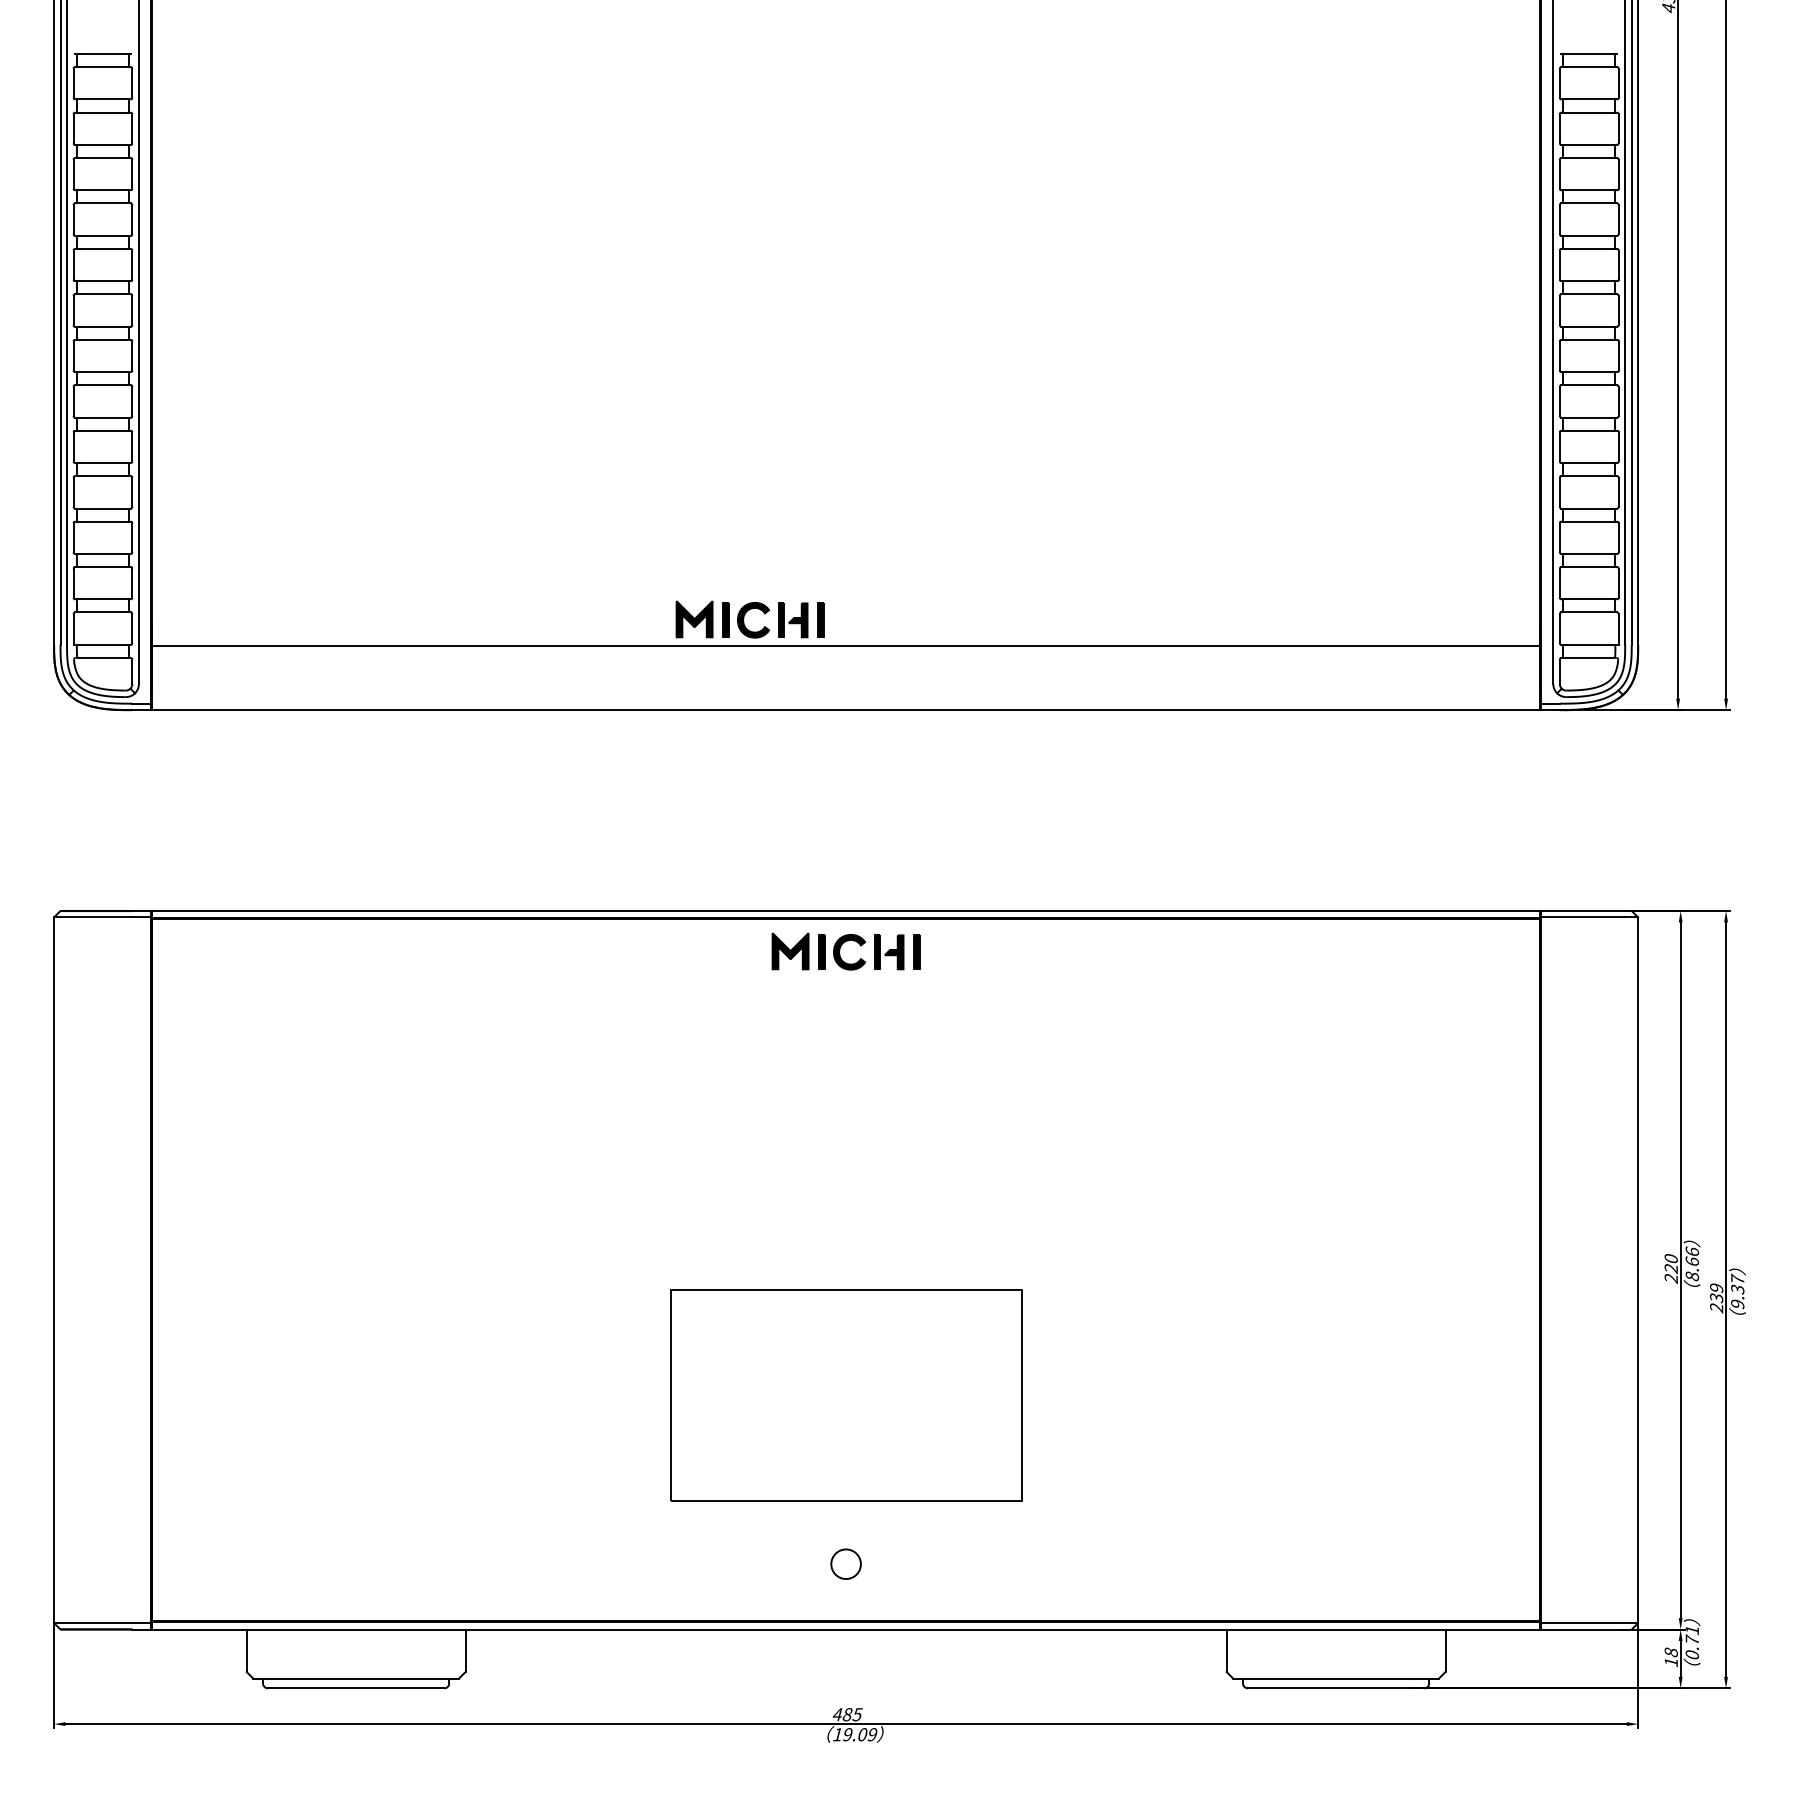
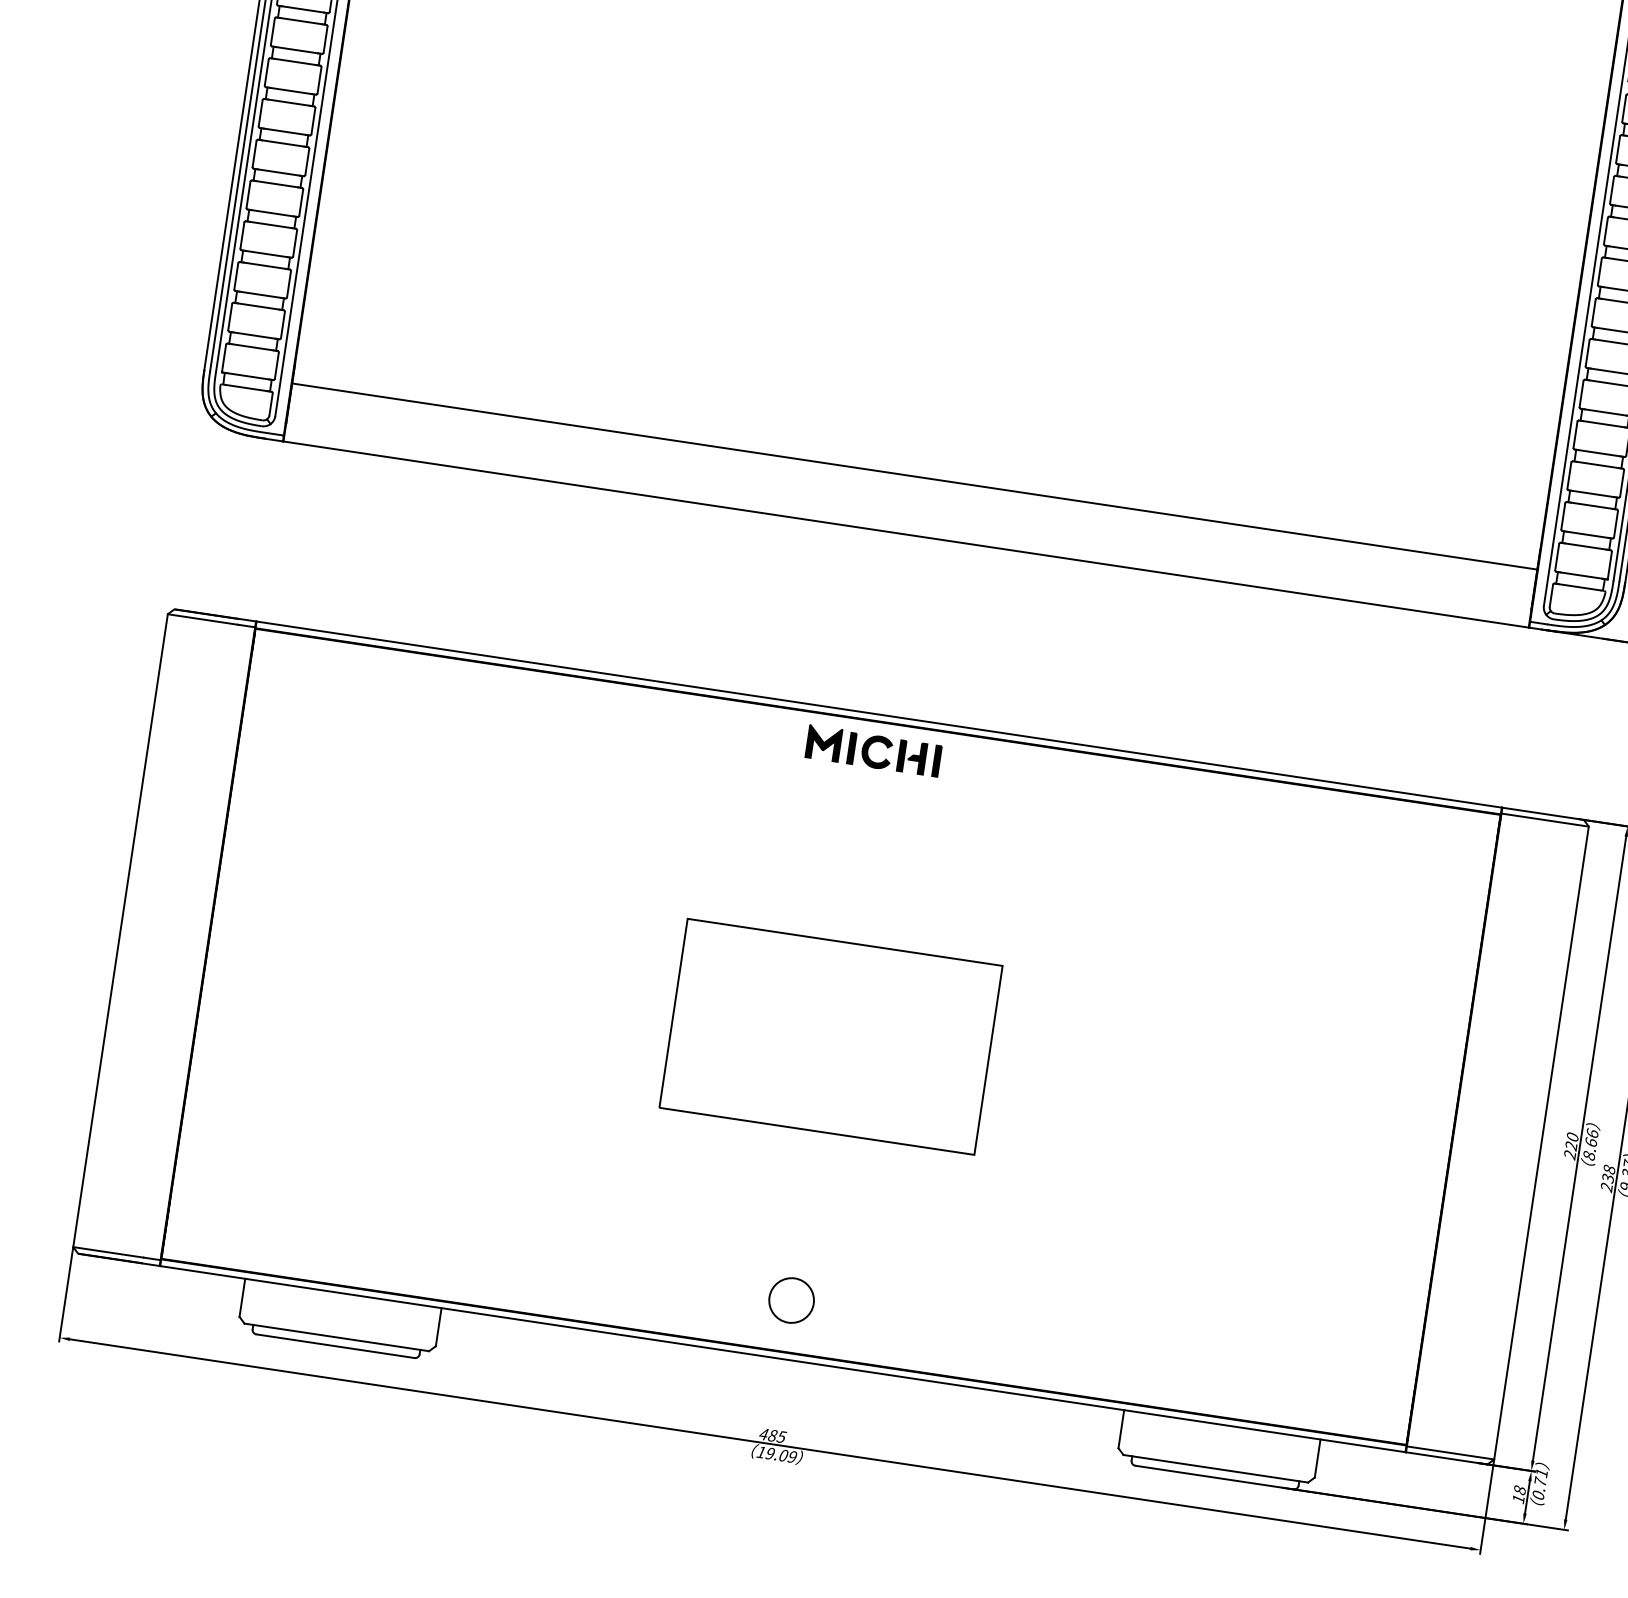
part: (749, 619) -> (831, 440), removed
text: (1716, 1288) -> (1609, 1169), 239 -> 238
part: (846, 1395) -> (831, 1037), moved
circle: (845, 1563) -> (791, 1299), size x1.67

